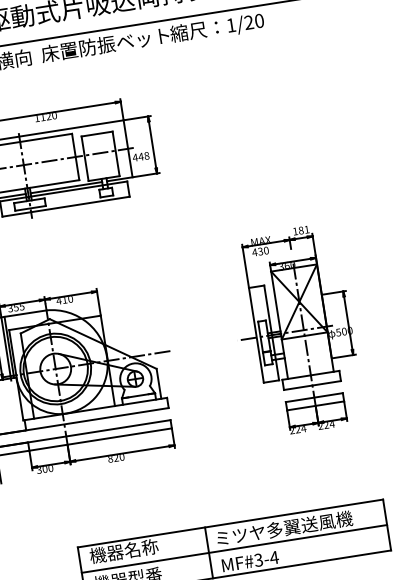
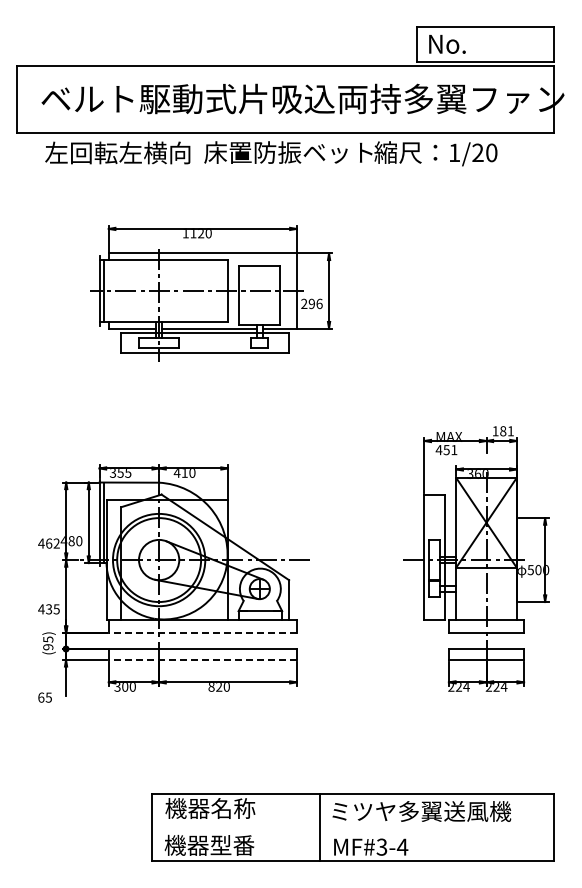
text: (140, 156) -> (311, 303), 448 -> 296
text: (263, 250) -> (450, 449), 430 -> 451
line: (97, 419) -> (202, 633), solid -> dashed
line: (100, 439) -> (202, 659), solid -> dashed
line: (234, 548) -> (352, 827), removed

